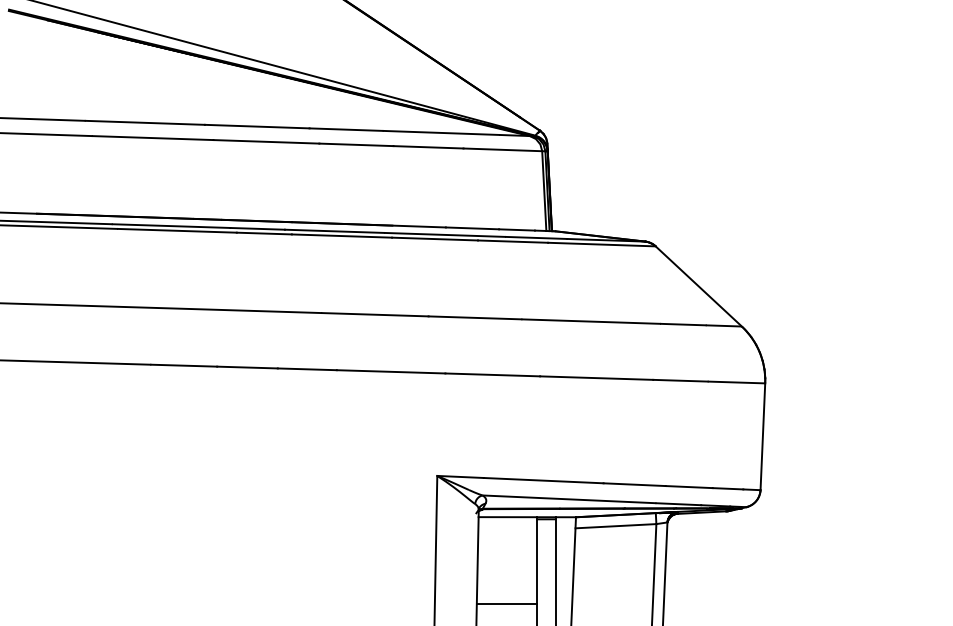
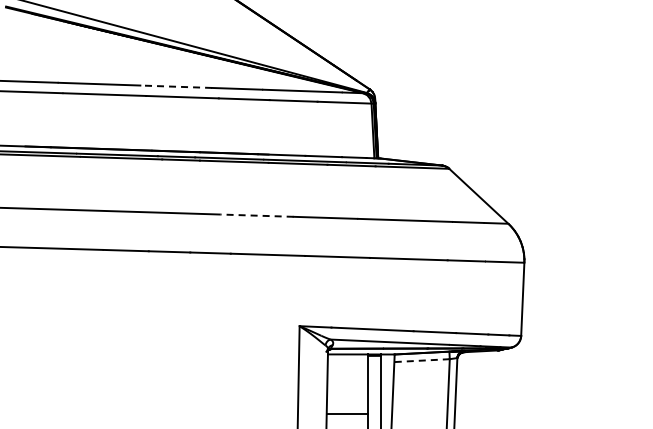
line: (257, 126) -> (176, 86), solid -> dashed
line: (374, 314) -> (256, 215), solid -> dashed
line: (616, 526) -> (422, 360), solid -> dashed

